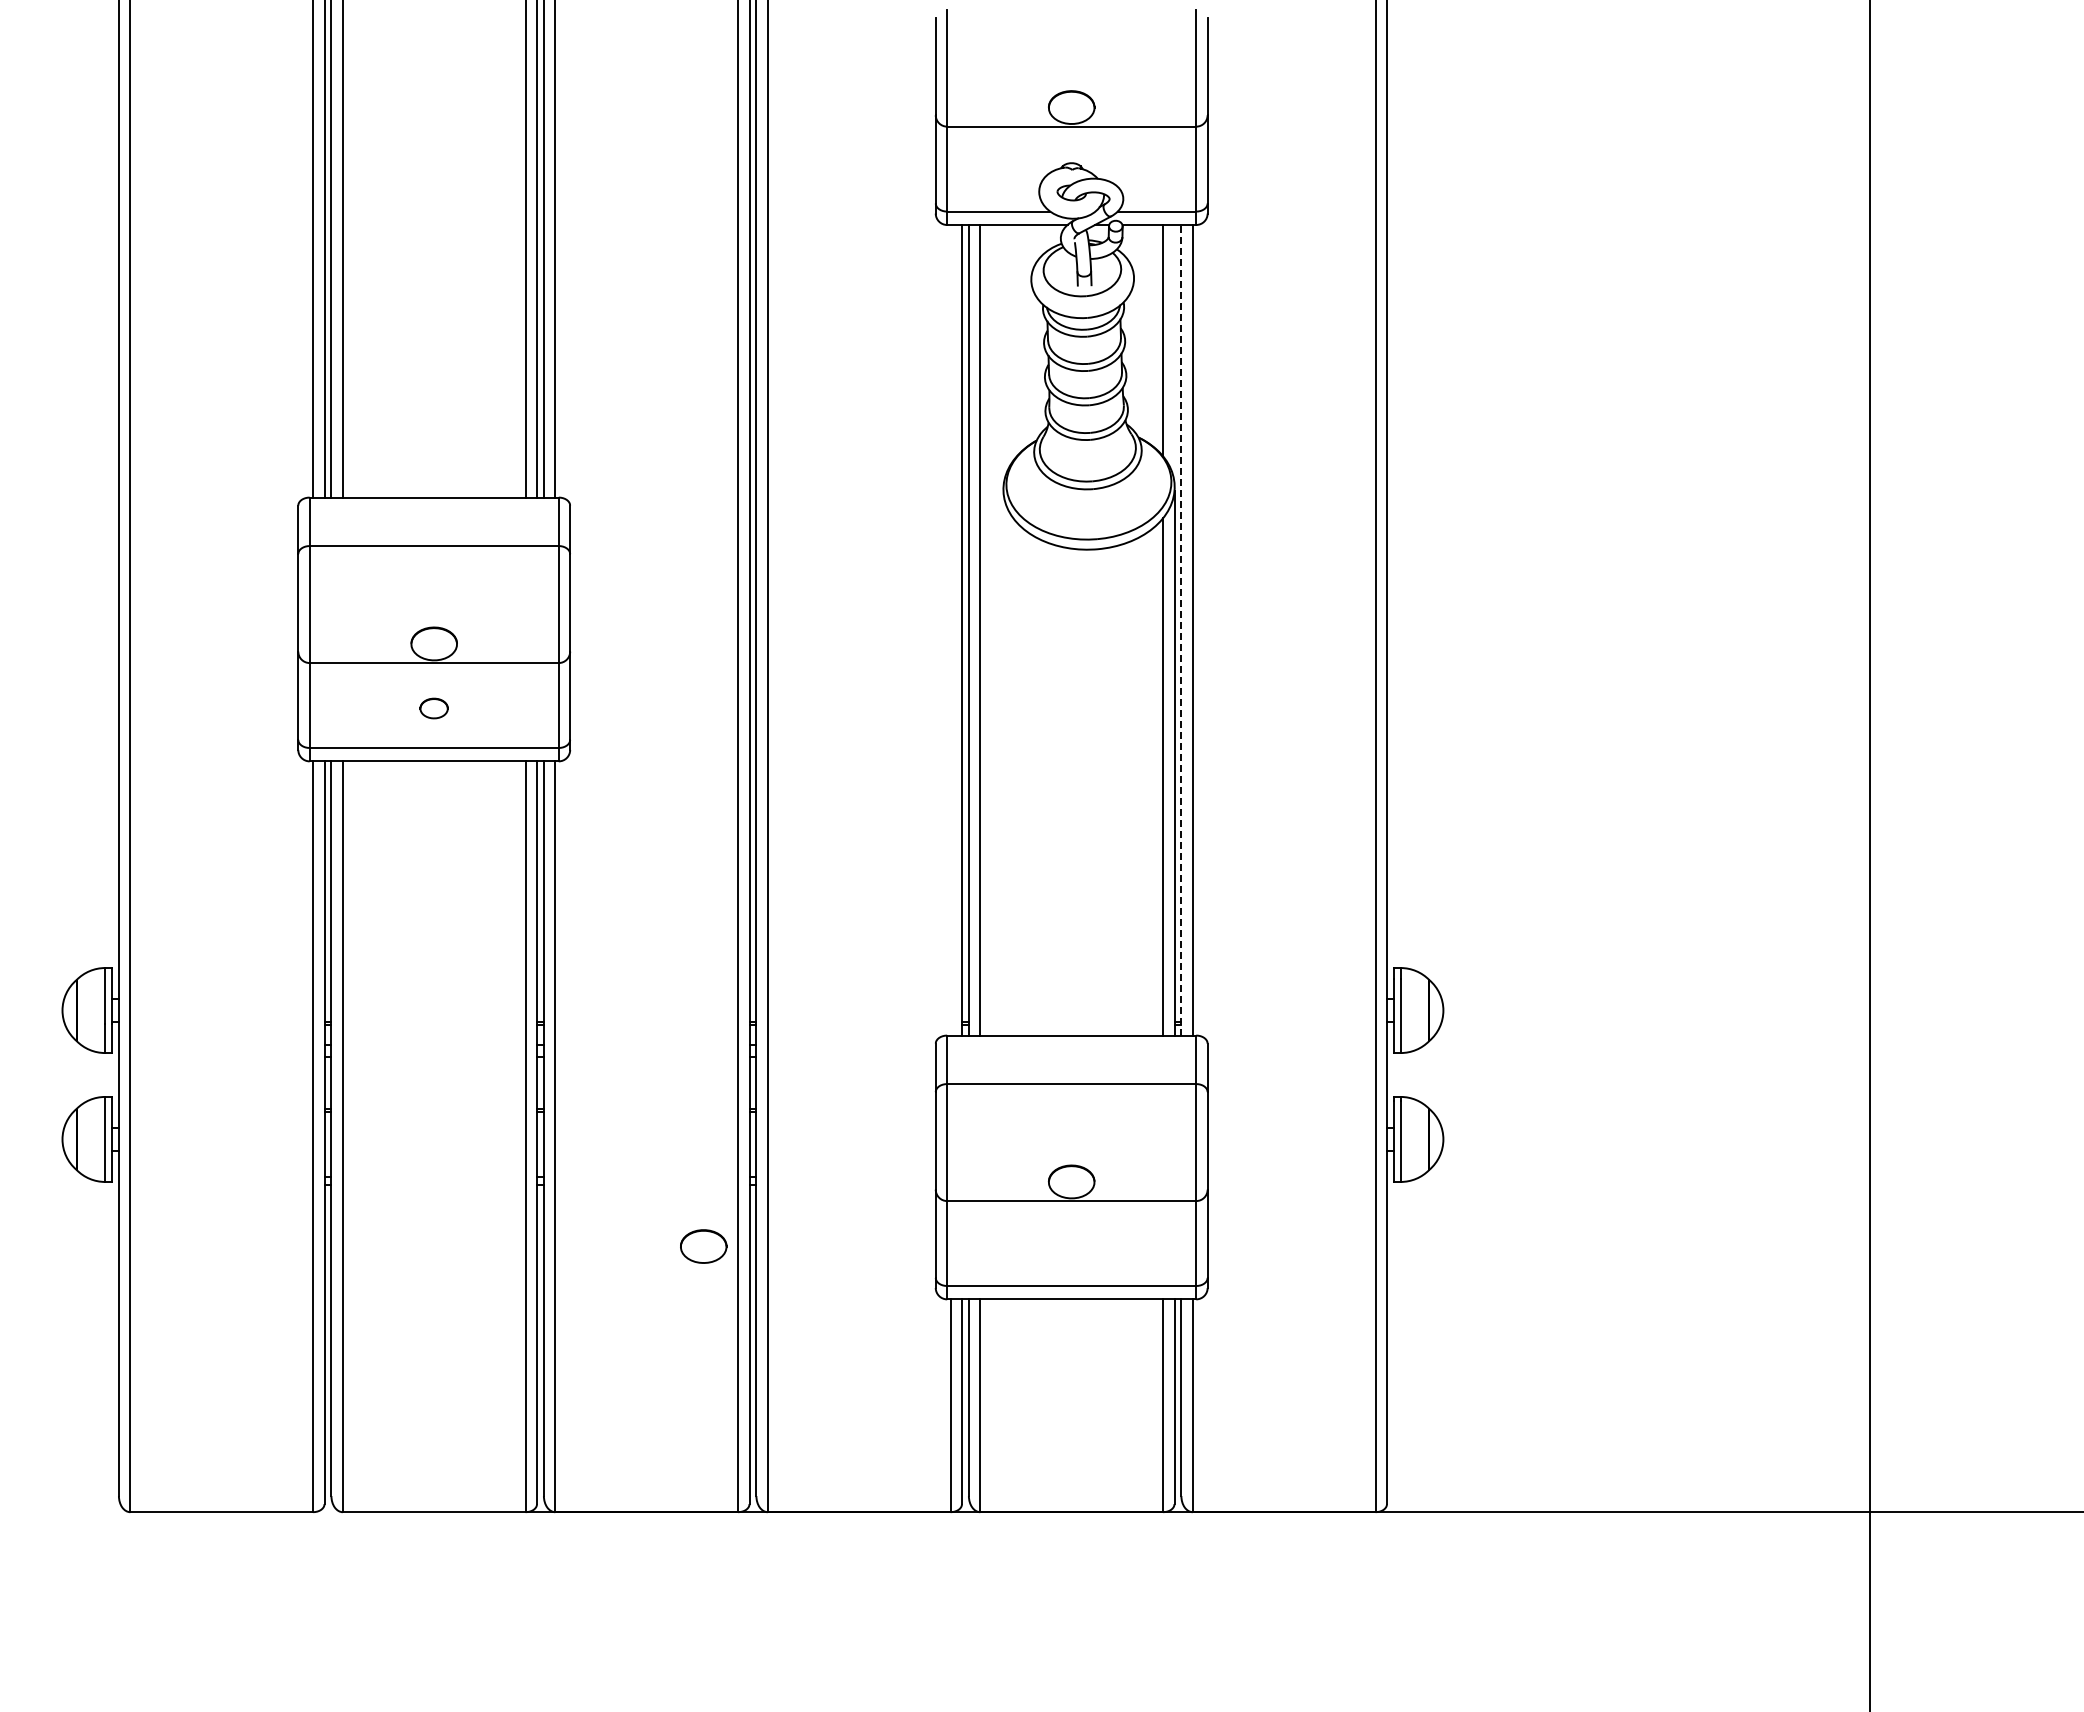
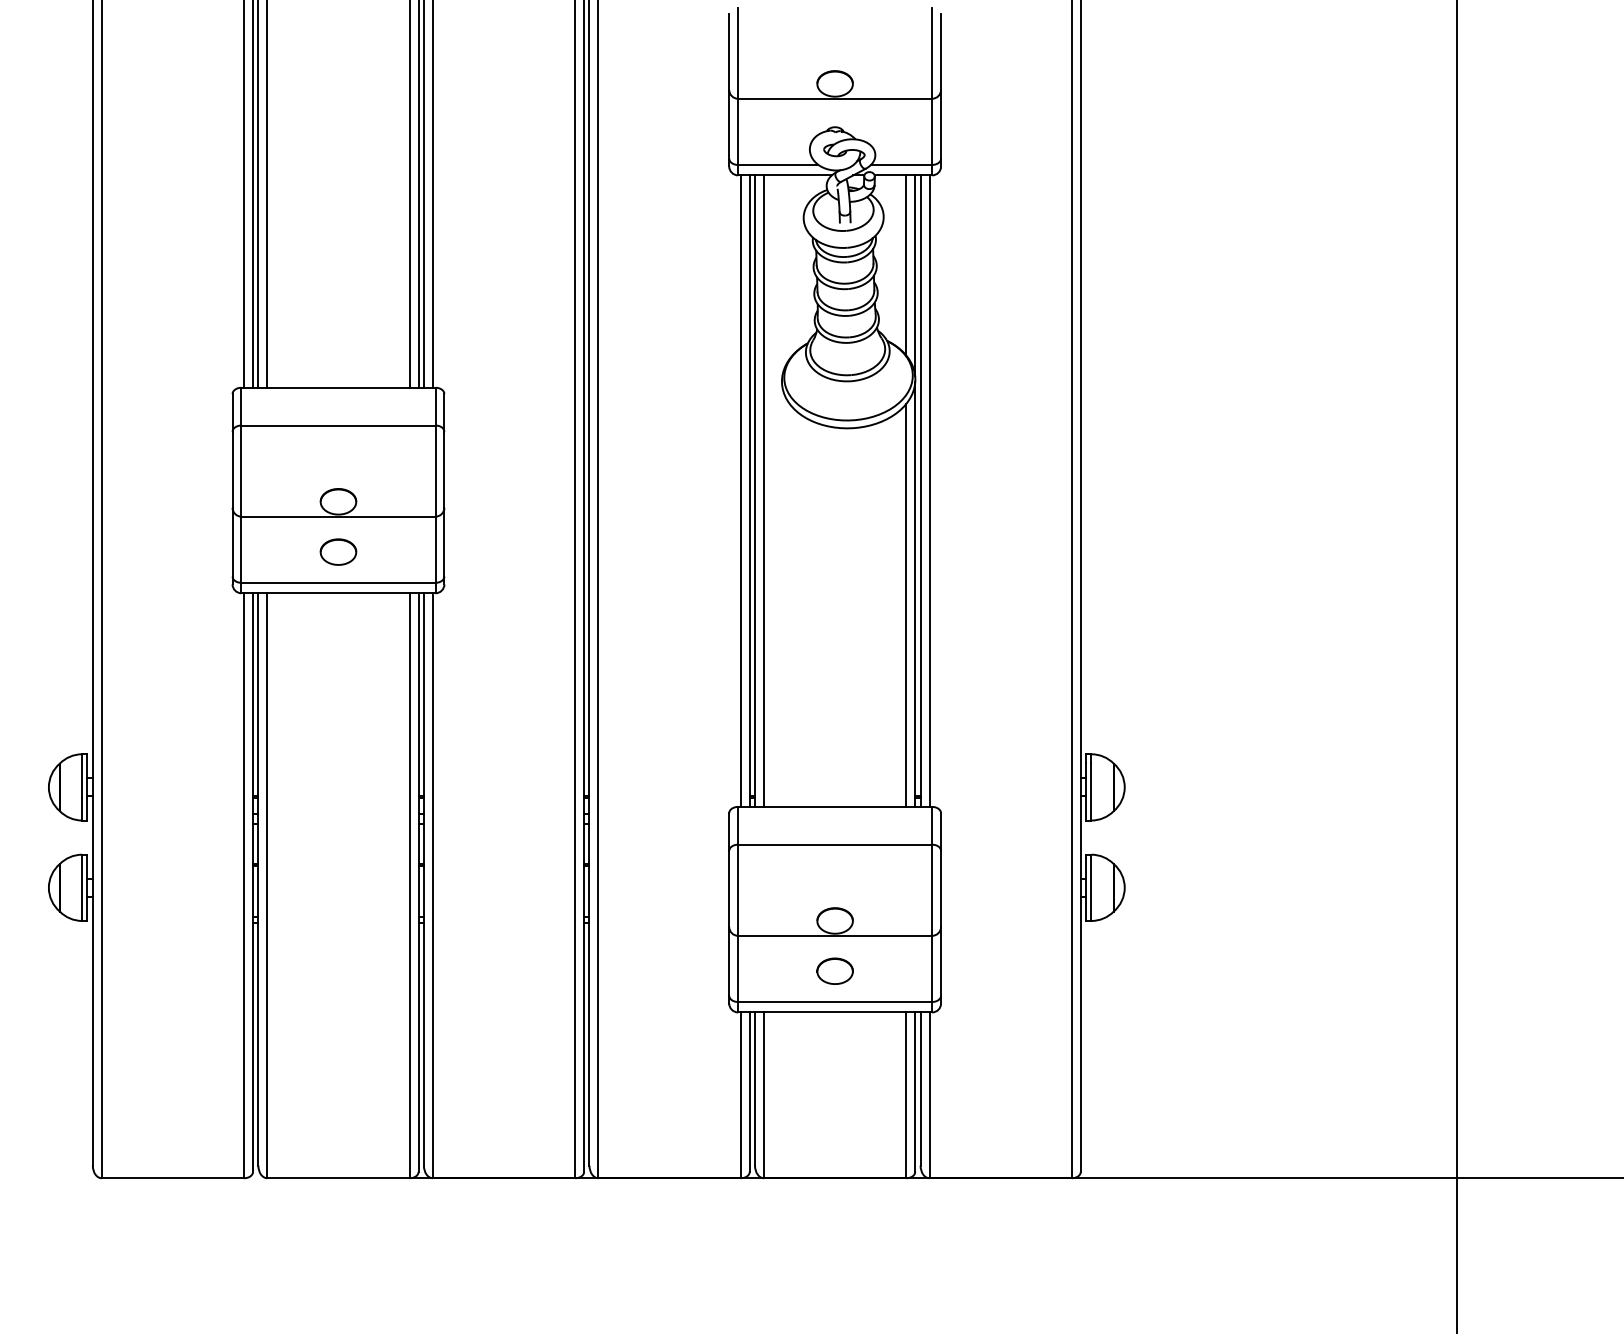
line: (1174, 353) -> (915, 275), added
line: (1181, 629) -> (920, 490), dashed -> solid
line: (950, 630) -> (740, 491), added
part: (433, 708) -> (337, 552), size x1.67
part: (703, 1246) -> (834, 971), moved

